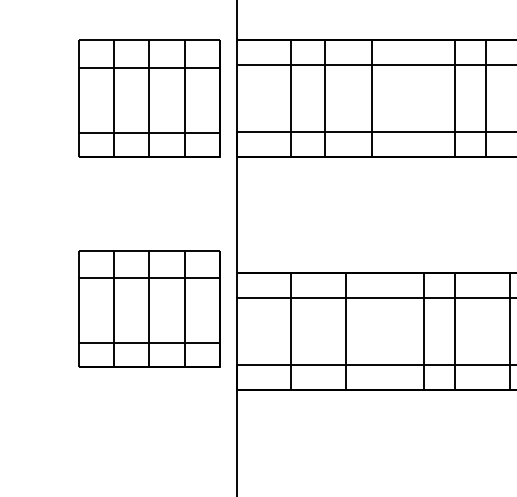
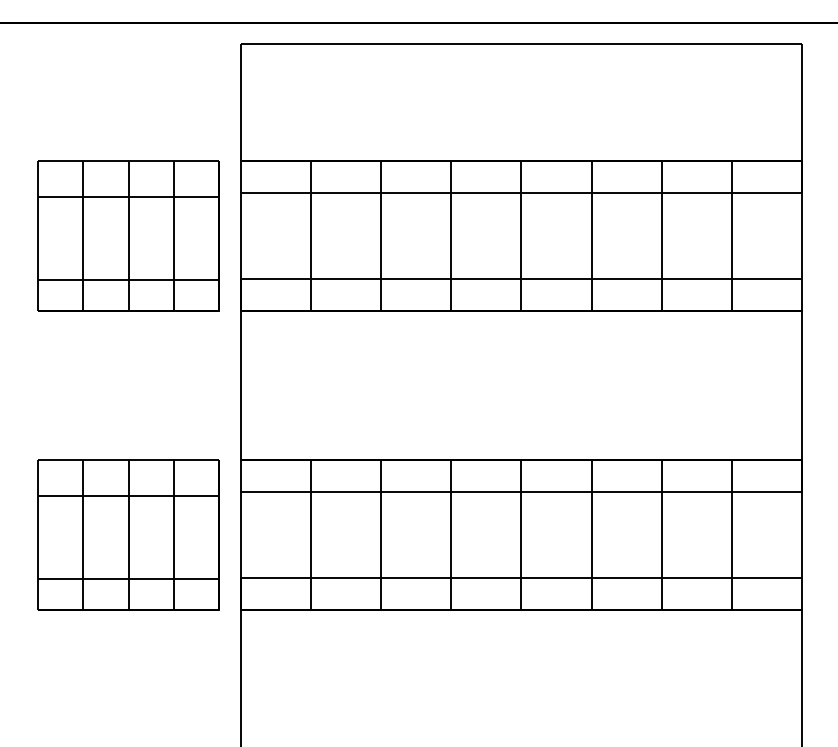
line: (325, 98) -> (381, 235), moved
line: (372, 98) -> (451, 235), moved
line: (485, 98) -> (591, 235), moved
part: (149, 308) -> (128, 534), moved
line: (424, 331) -> (451, 534), moved

